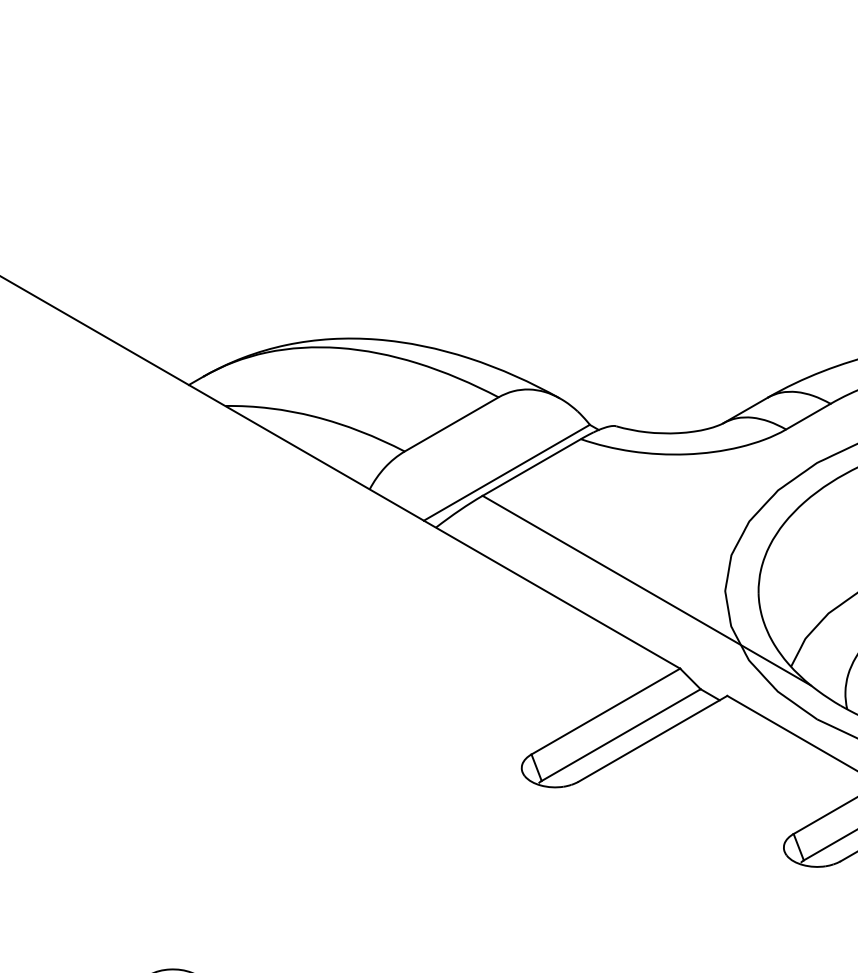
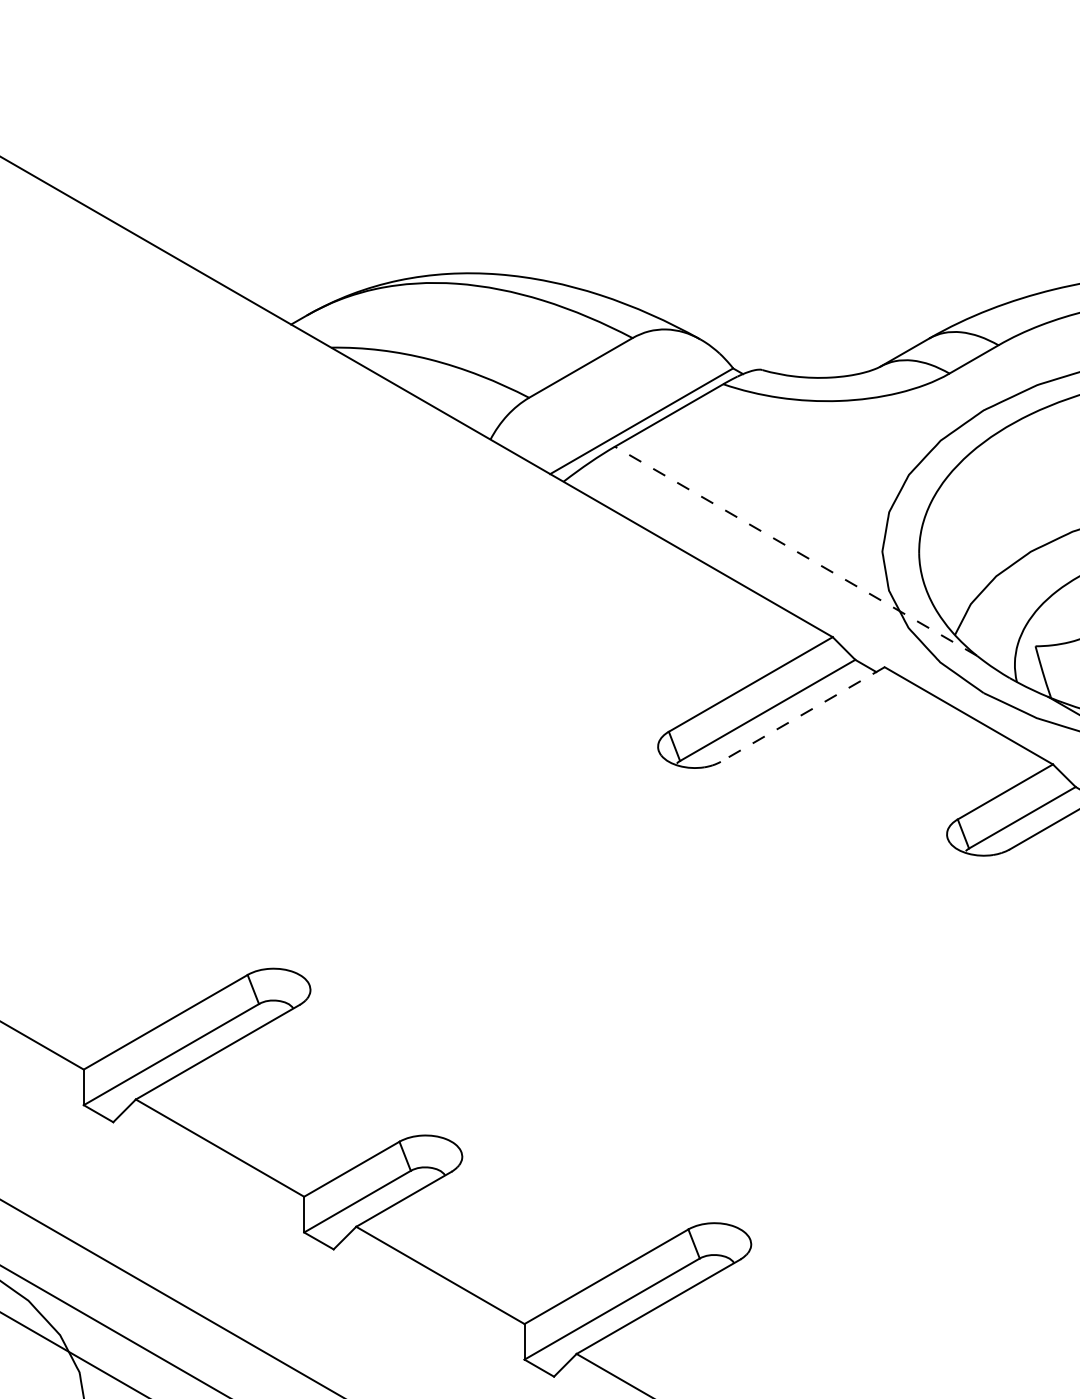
line: (646, 590) -> (795, 551), solid -> dashed
line: (652, 738) -> (802, 714), solid -> dashed

